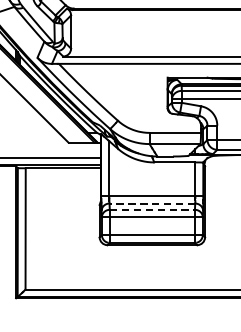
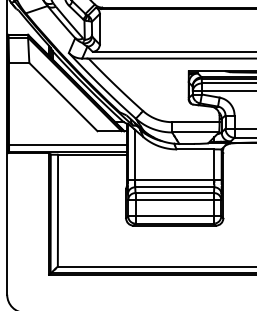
line: (152, 203) -> (174, 187), dashed -> solid
line: (153, 210) -> (175, 193), dashed -> solid

